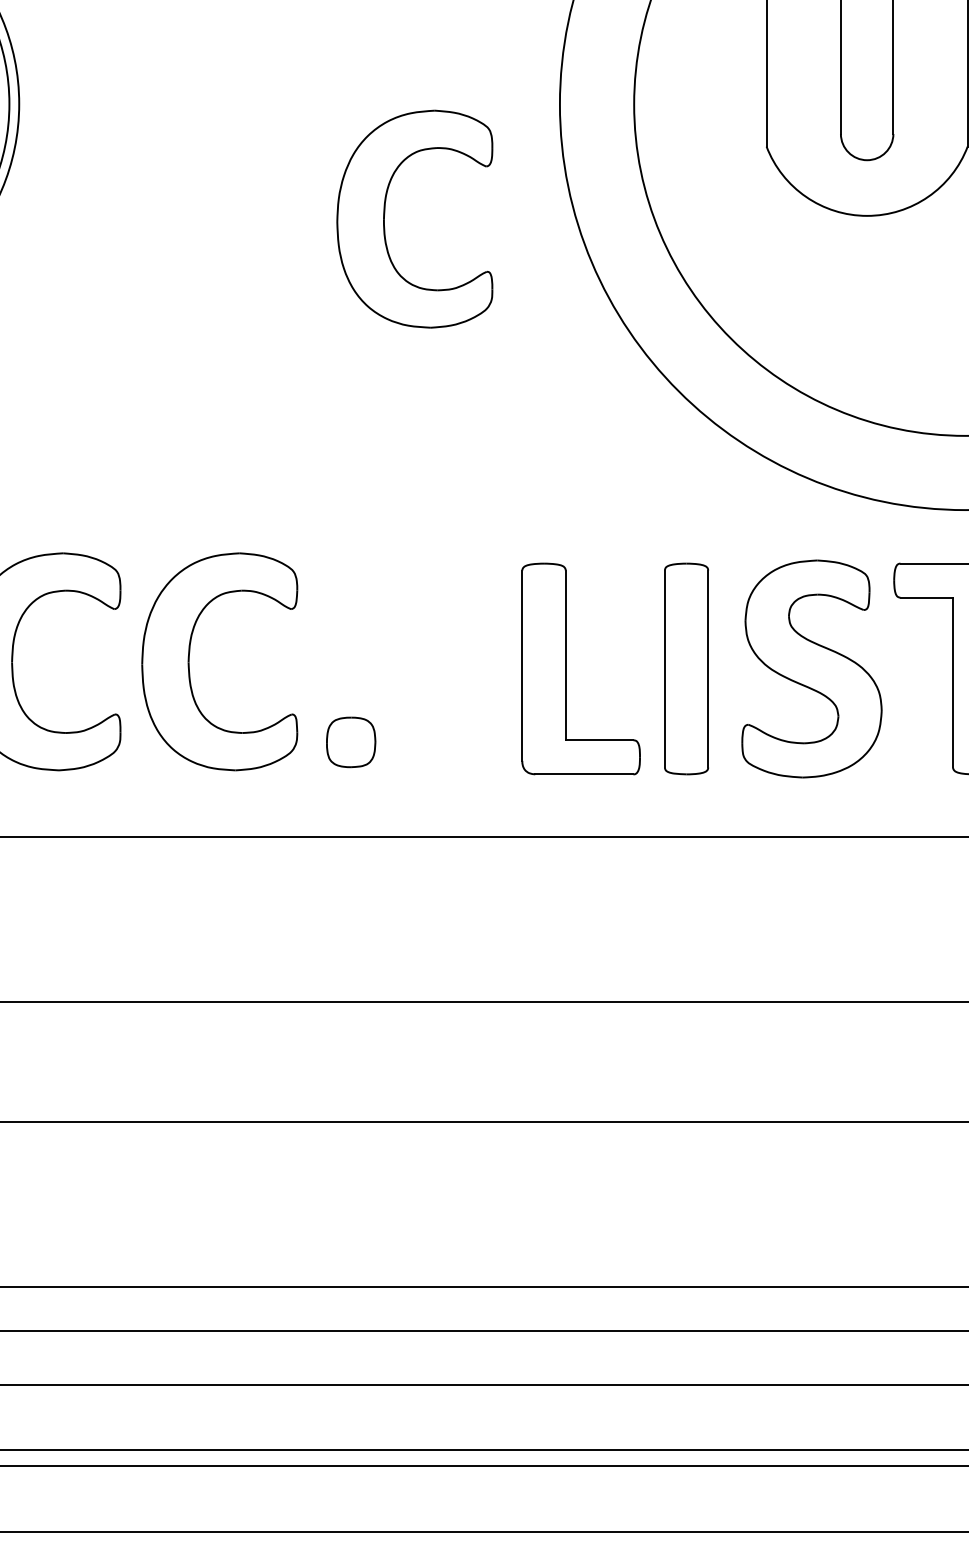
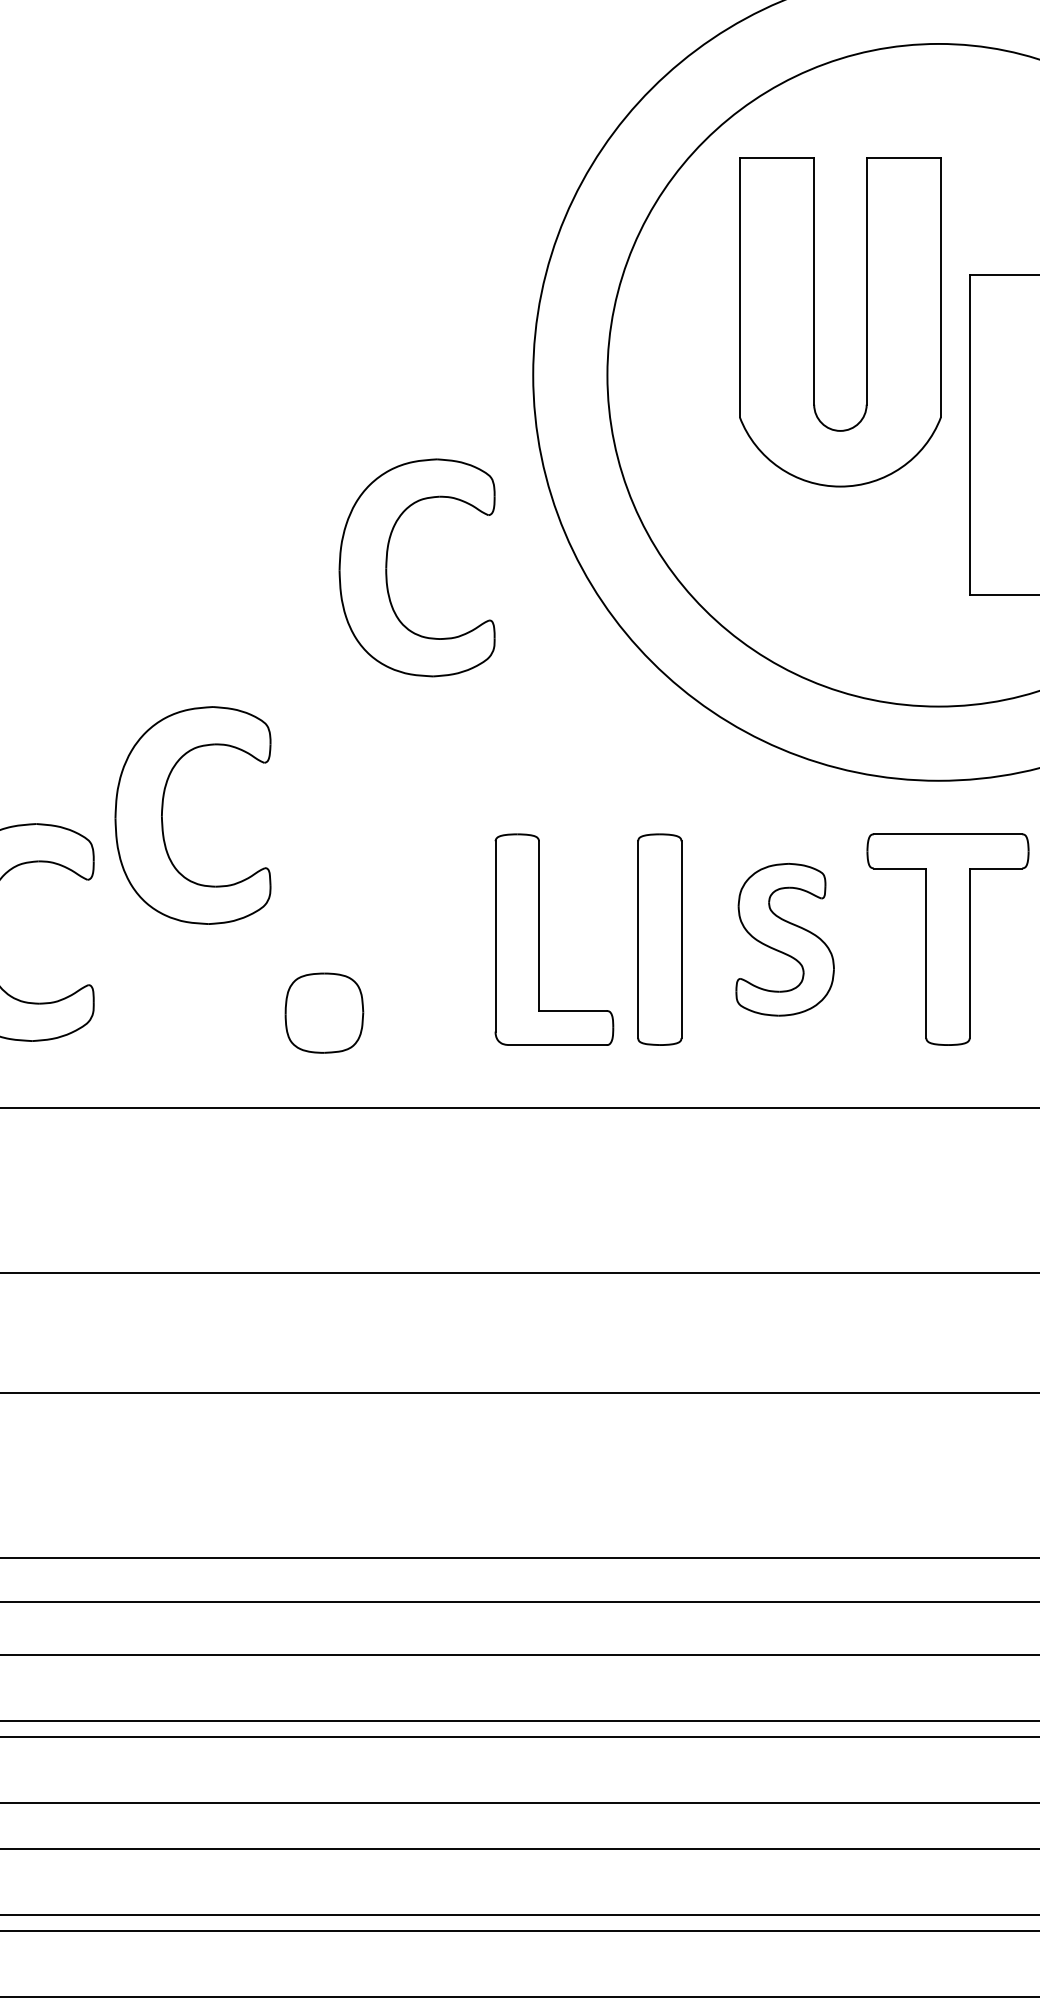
part: (385, 218) -> (387, 567), moved
part: (190, 655) -> (163, 809), moved
part: (811, 668) -> (784, 939), size x0.7
part: (351, 741) -> (324, 1012), size x1.6

